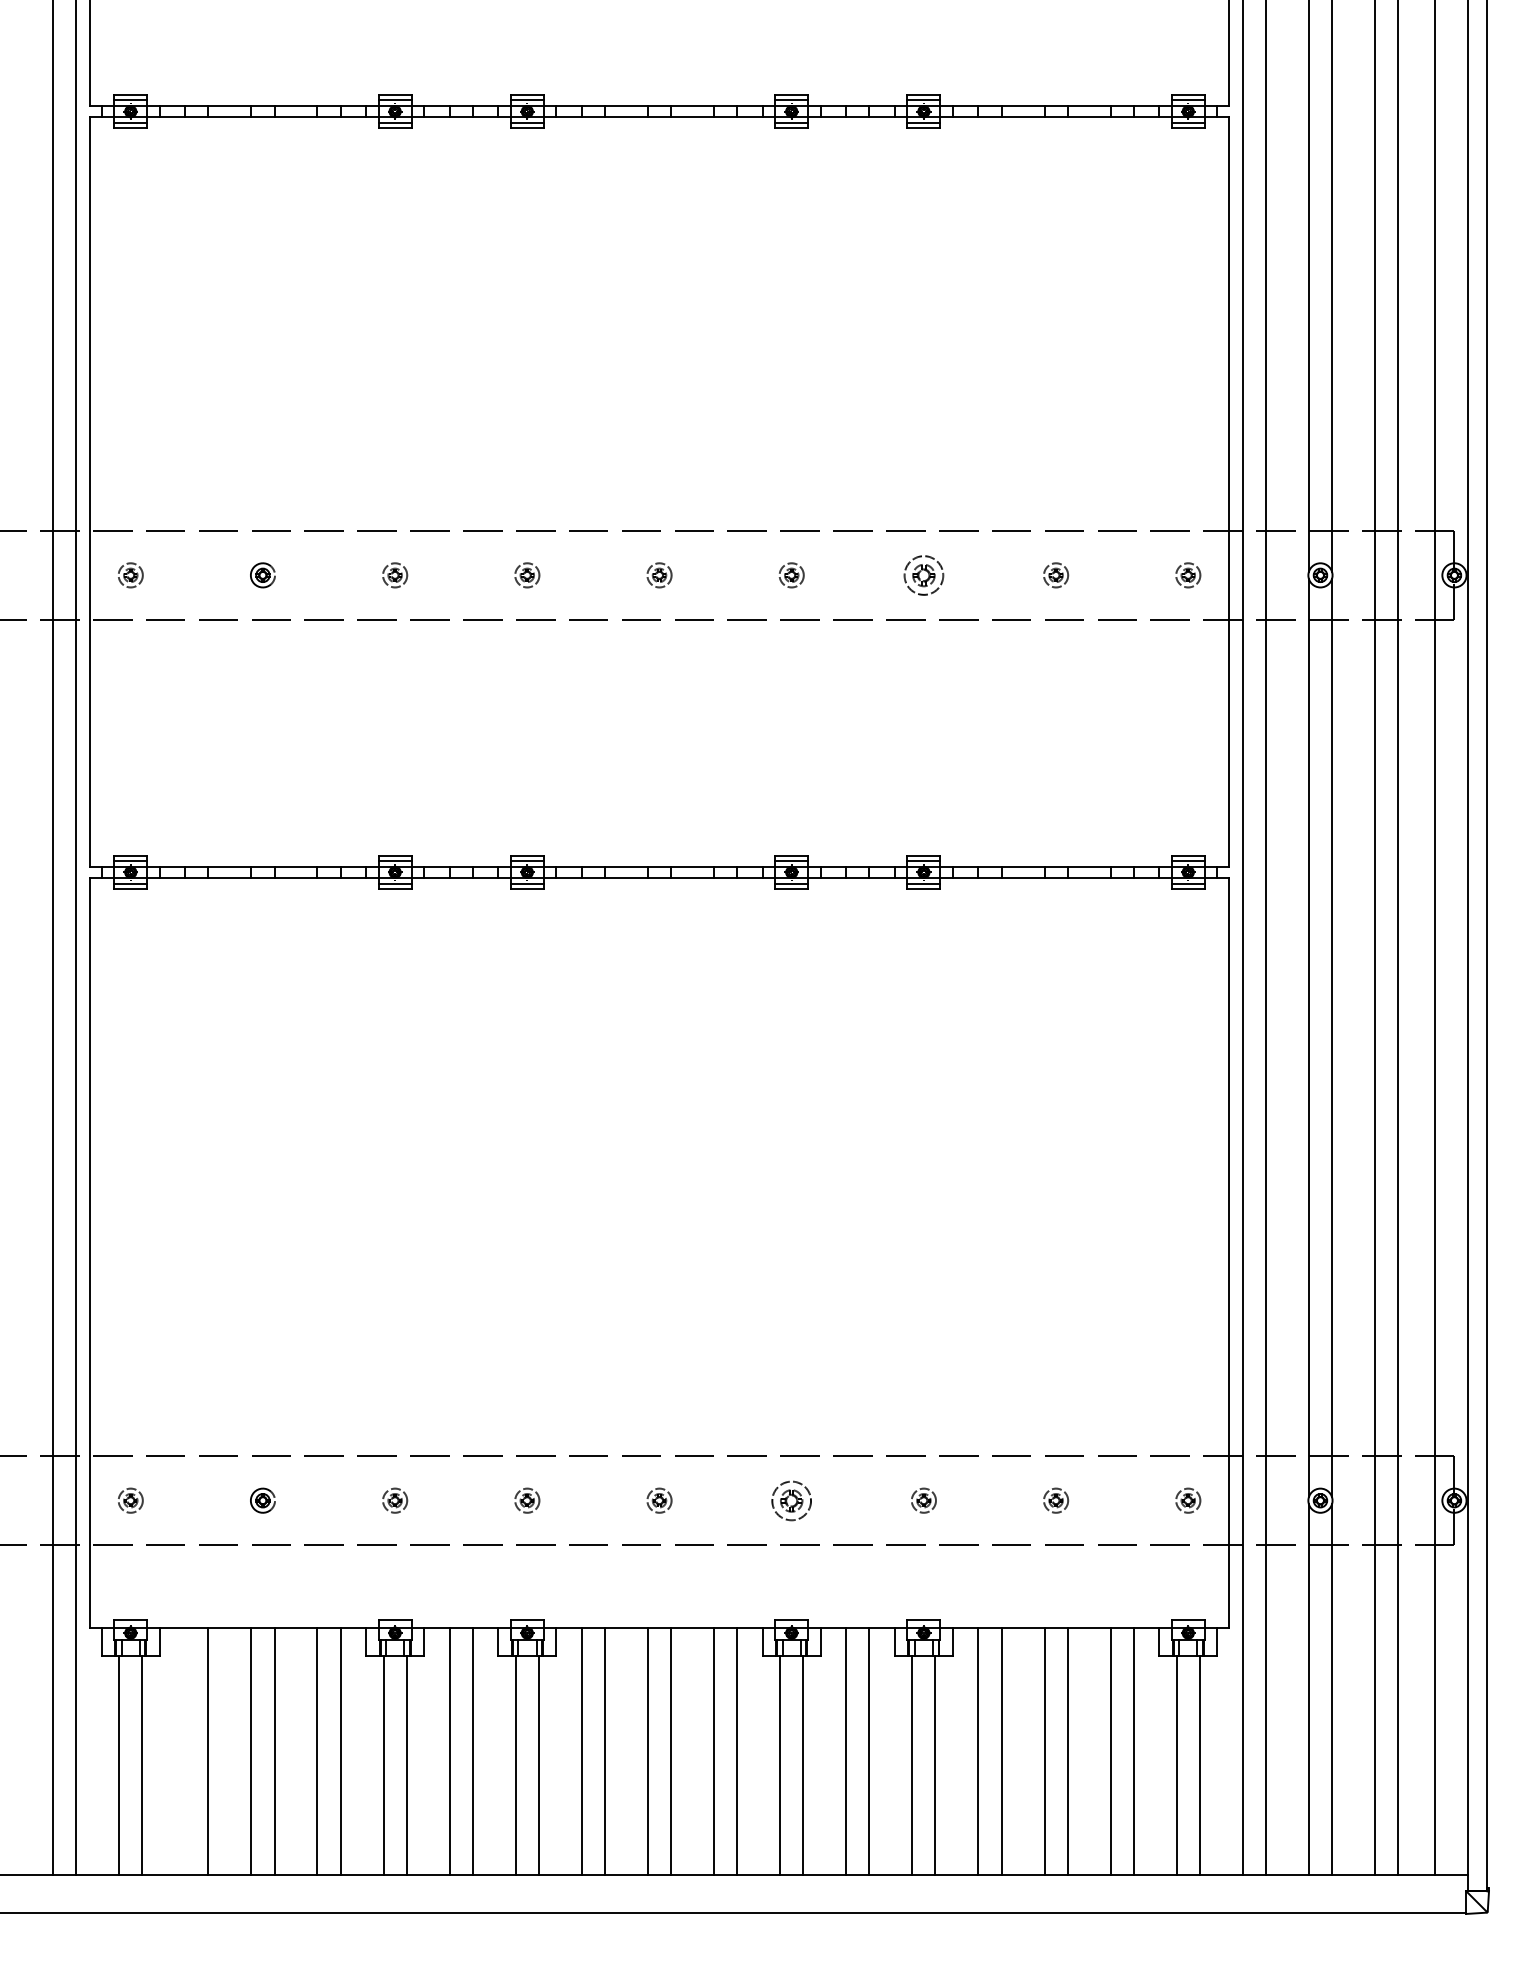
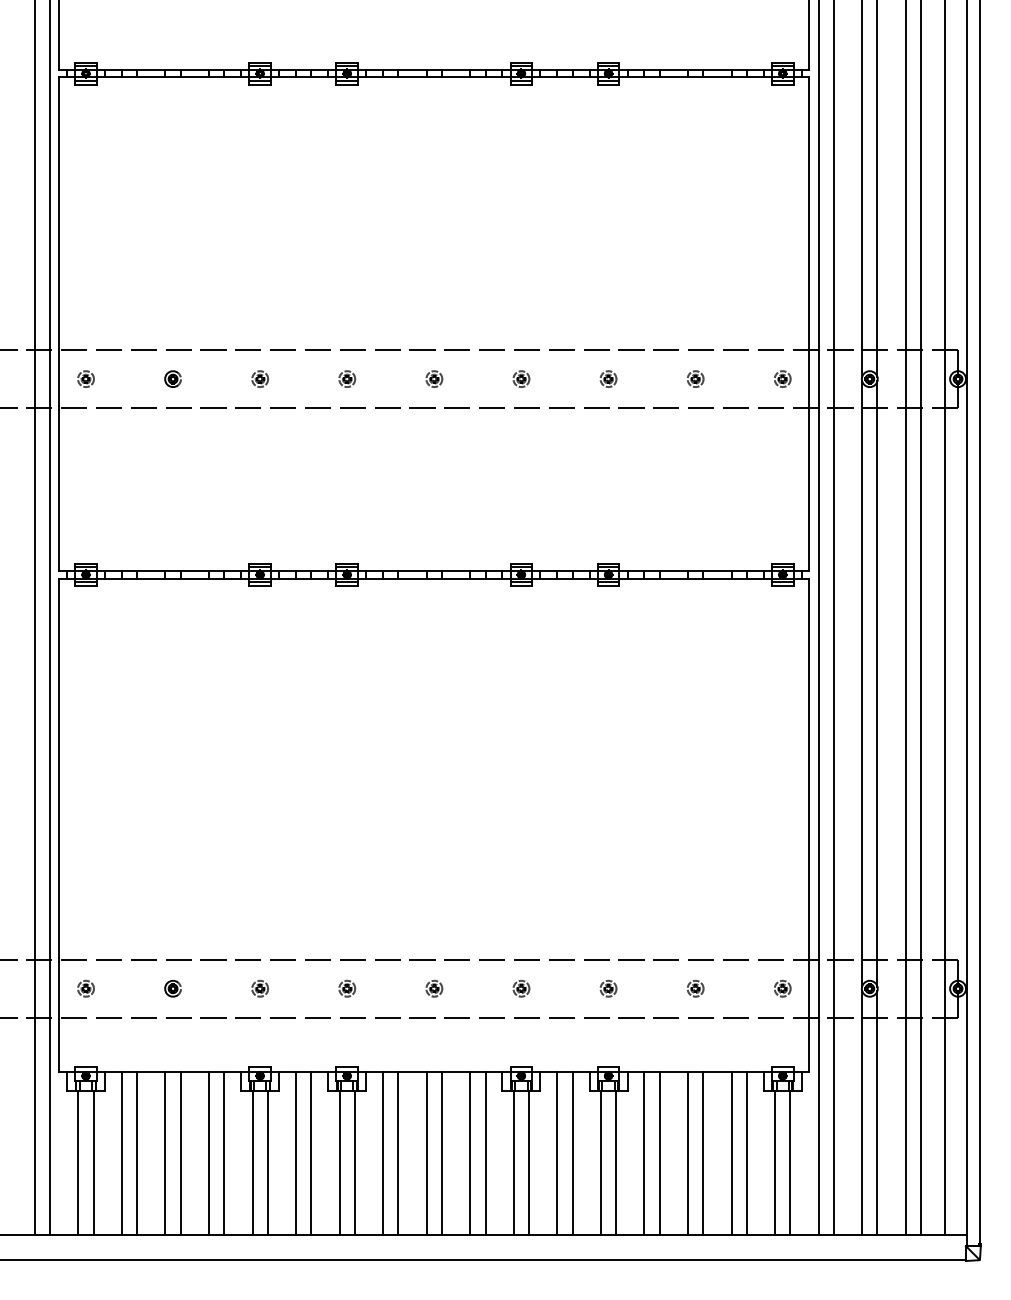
part: (923, 574) -> (608, 378), size x0.62
part: (791, 1500) -> (521, 988), size x0.62
line: (184, 1750) -> (121, 1153), added

